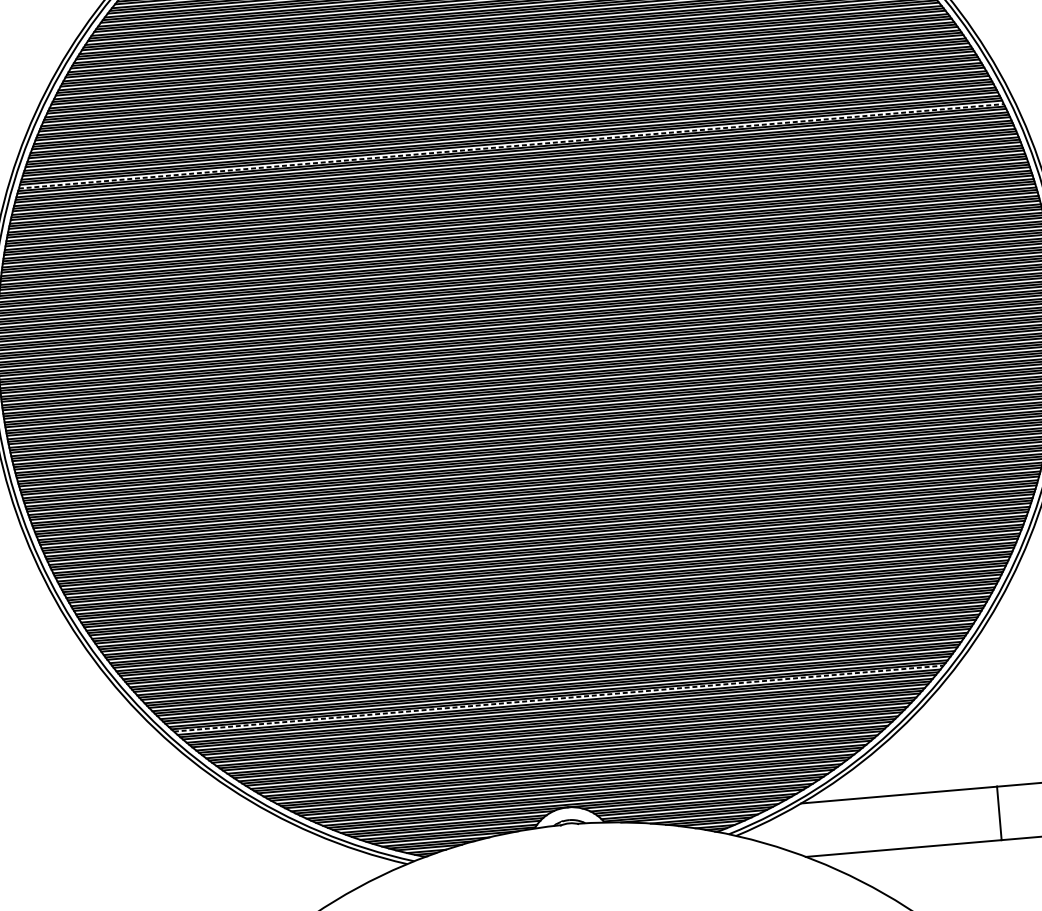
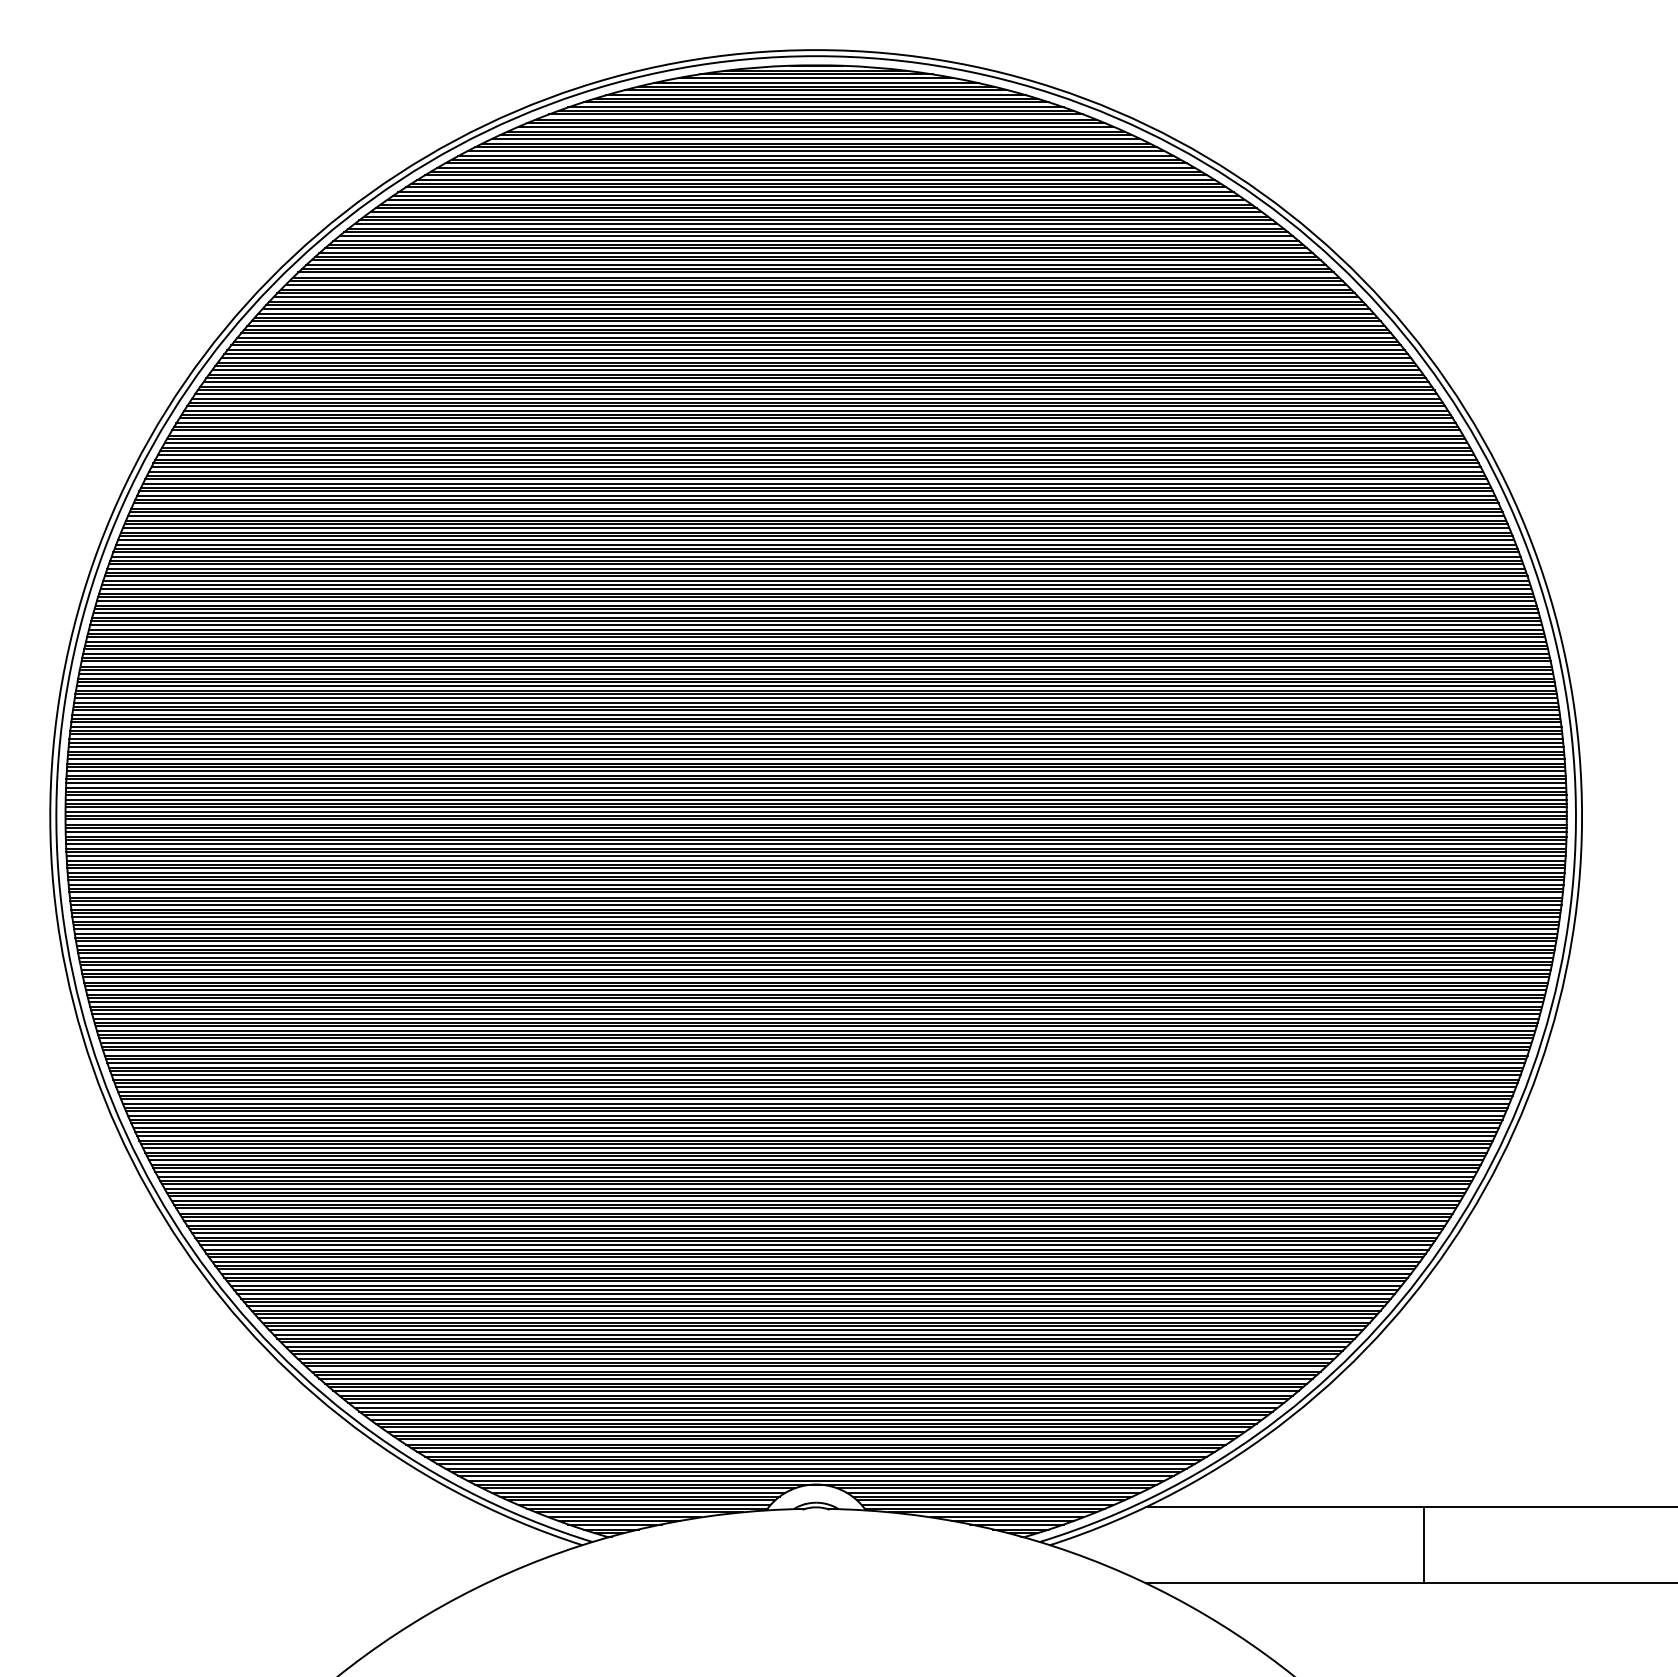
line: (511, 145) -> (816, 544), dashed -> solid
line: (559, 698) -> (816, 1330), dashed -> solid

